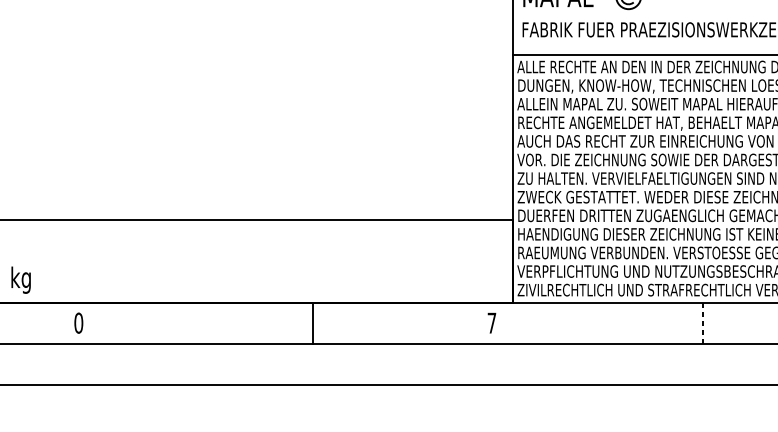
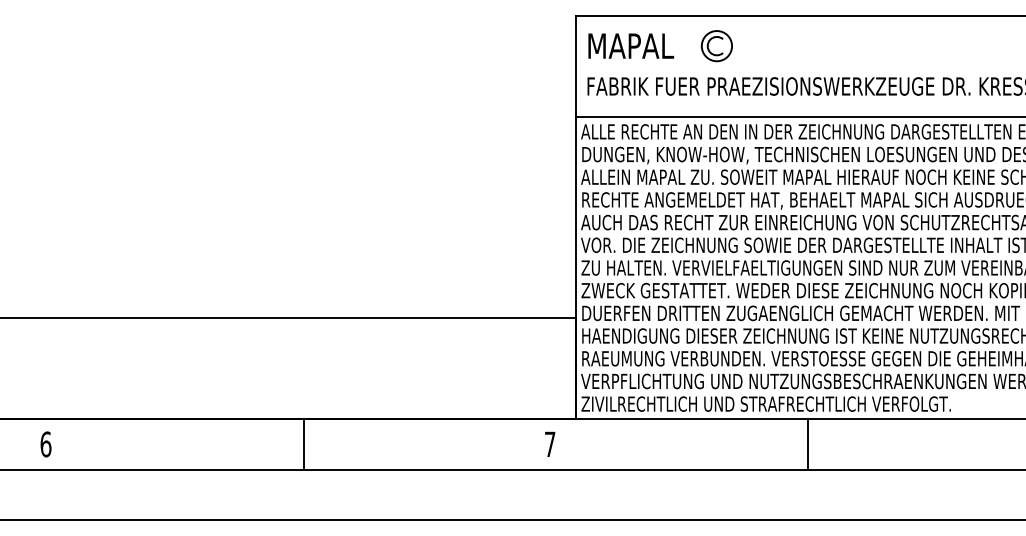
text: (78, 323) -> (45, 444), 0 -> 6
line: (312, 323) -> (303, 444), moved
line: (702, 323) -> (807, 444), dashed -> solid

